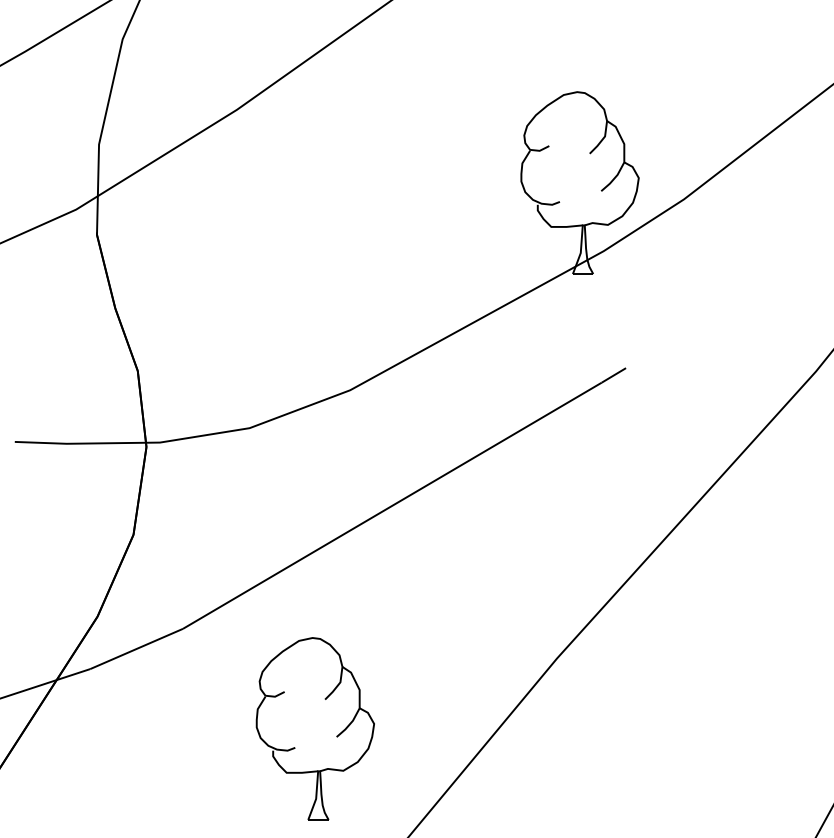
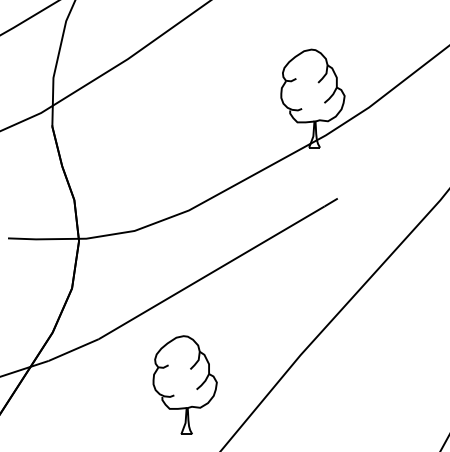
part: (314, 727) -> (184, 384), moved

